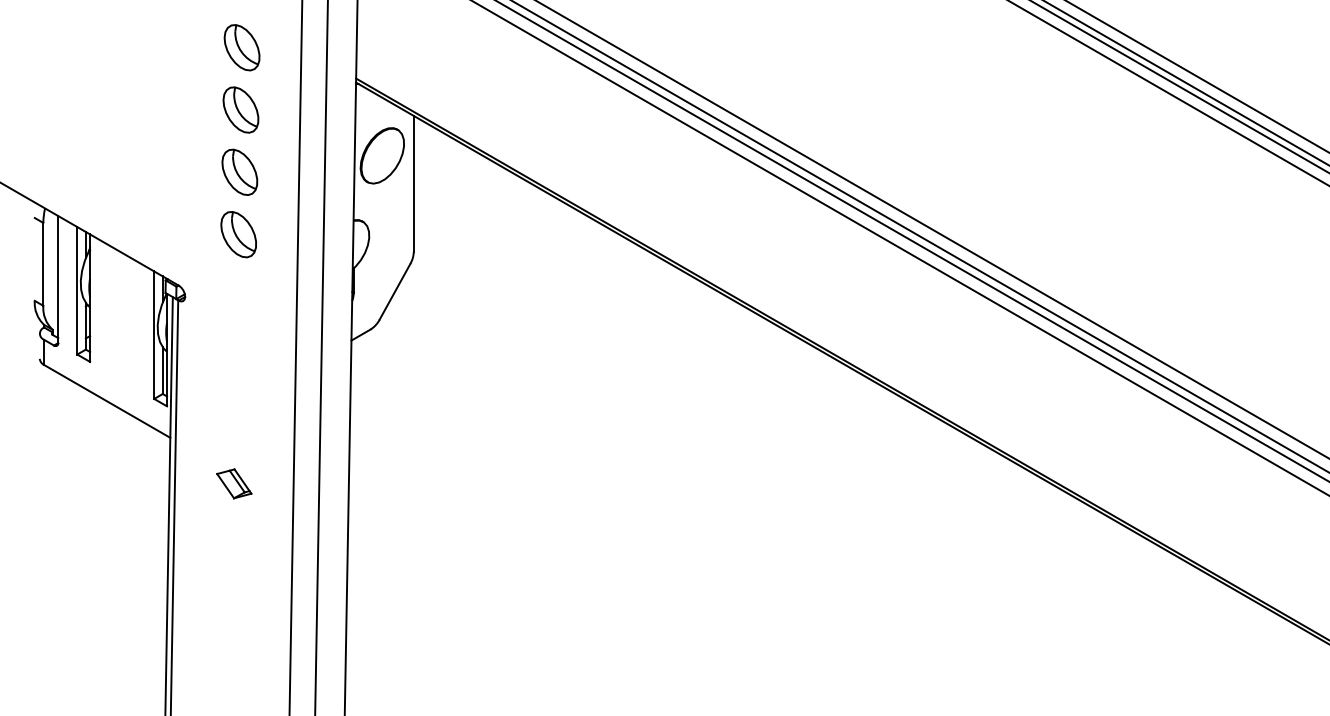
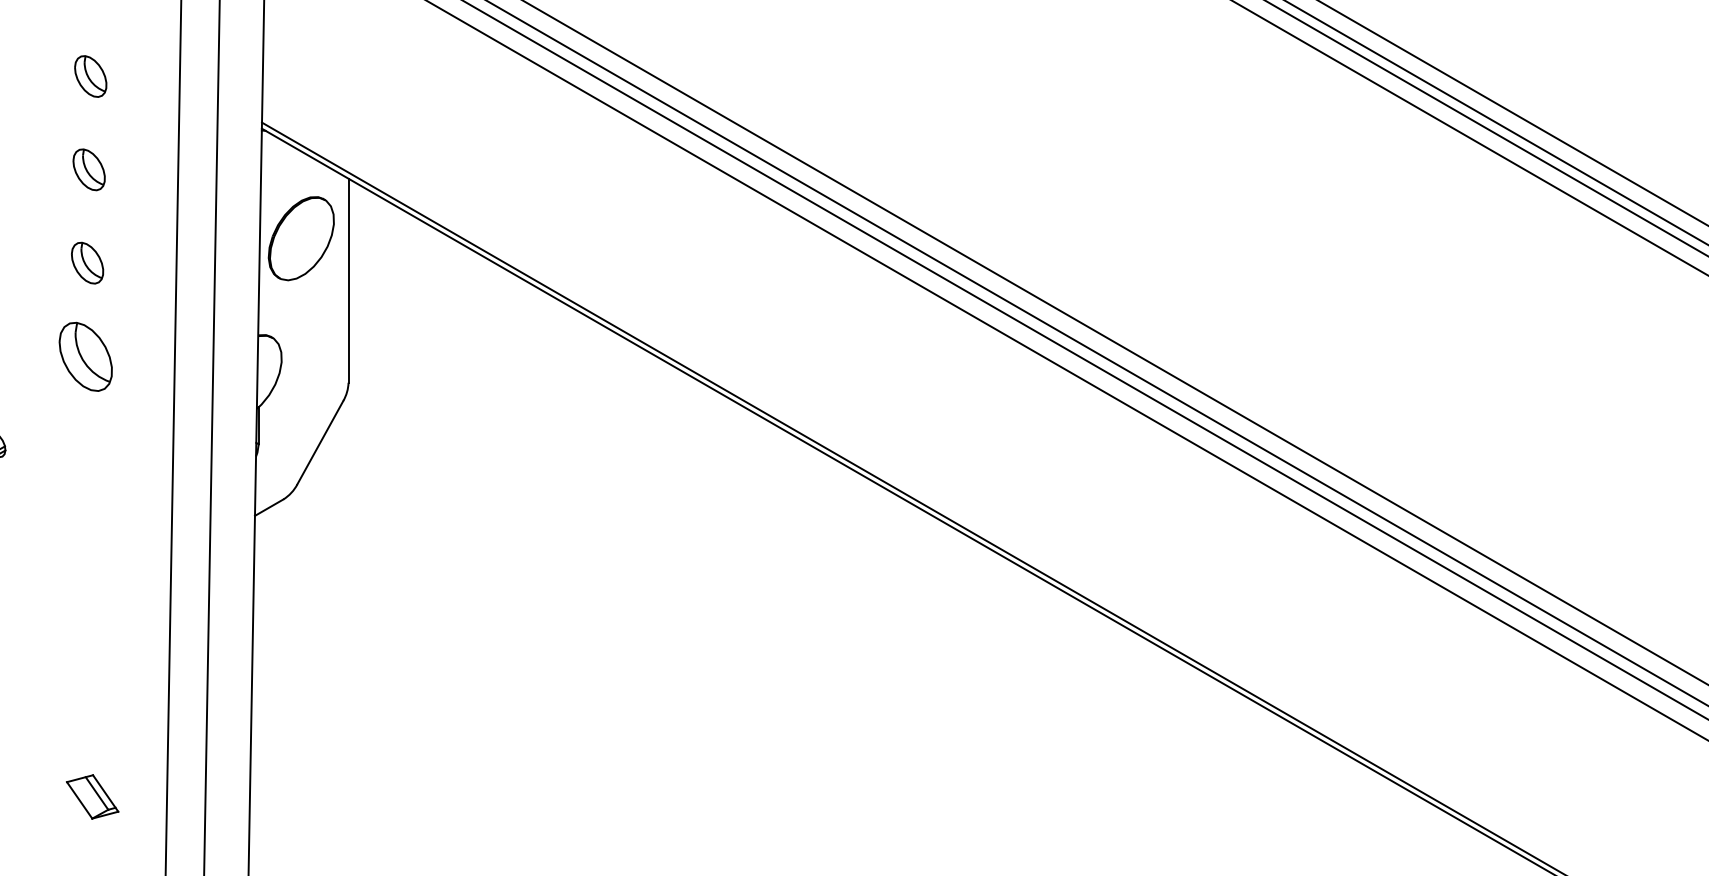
part: (241, 47) -> (89, 76), size x0.6
part: (240, 109) -> (88, 169), size x0.6
part: (239, 171) -> (86, 262), size x0.6
part: (234, 483) -> (92, 796), moved

